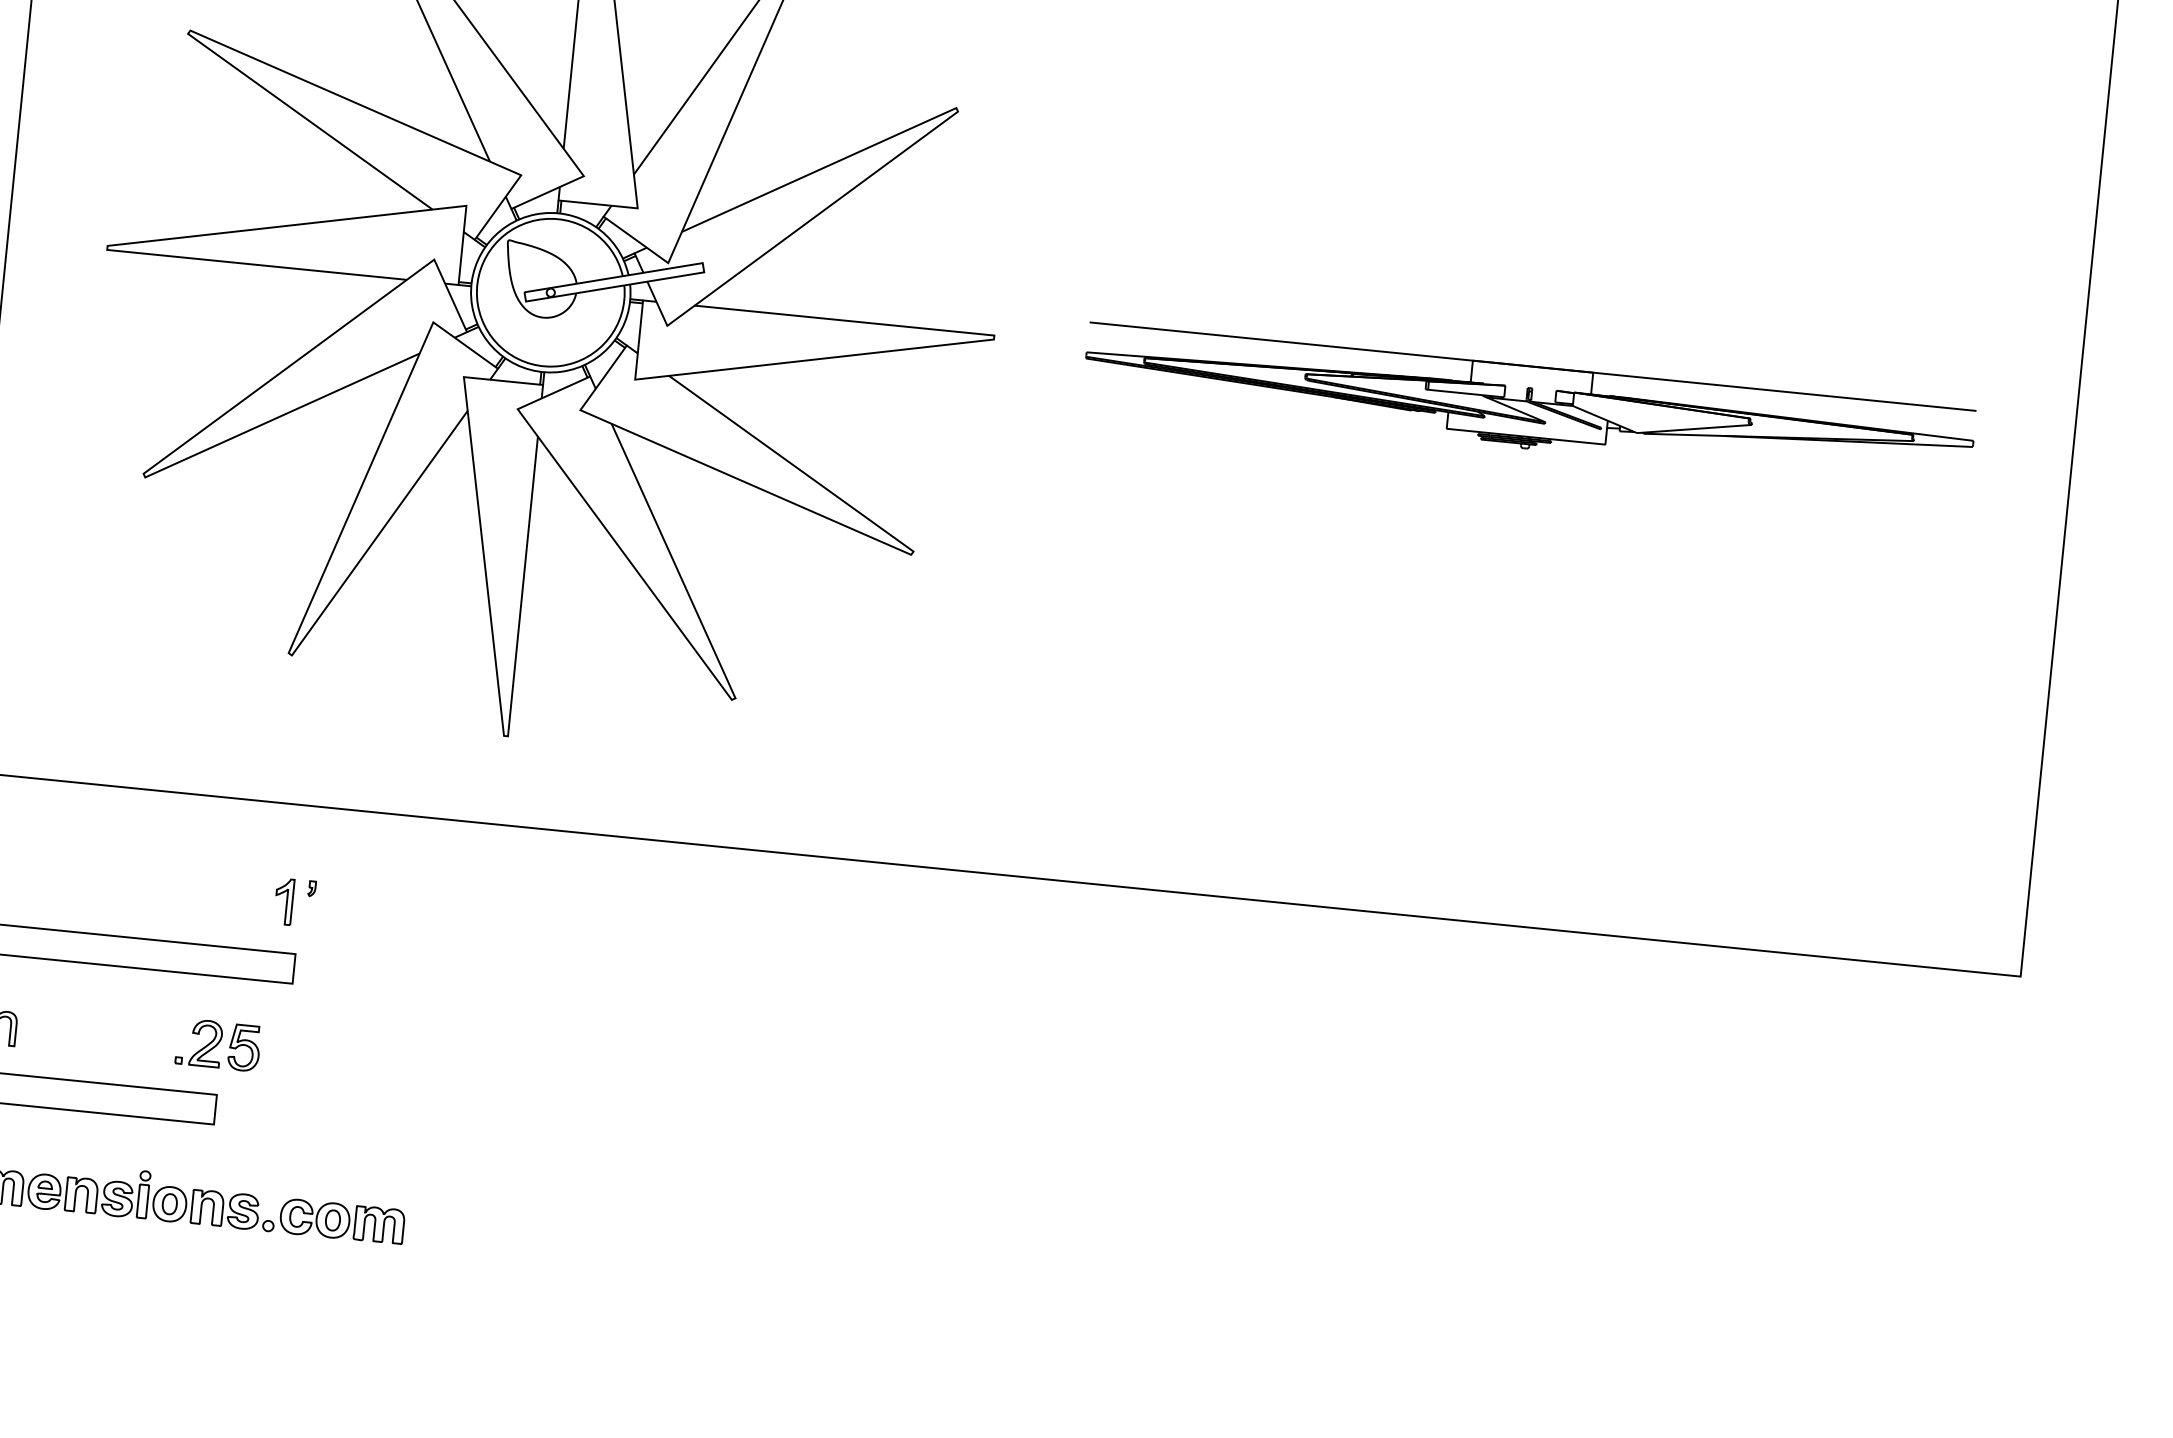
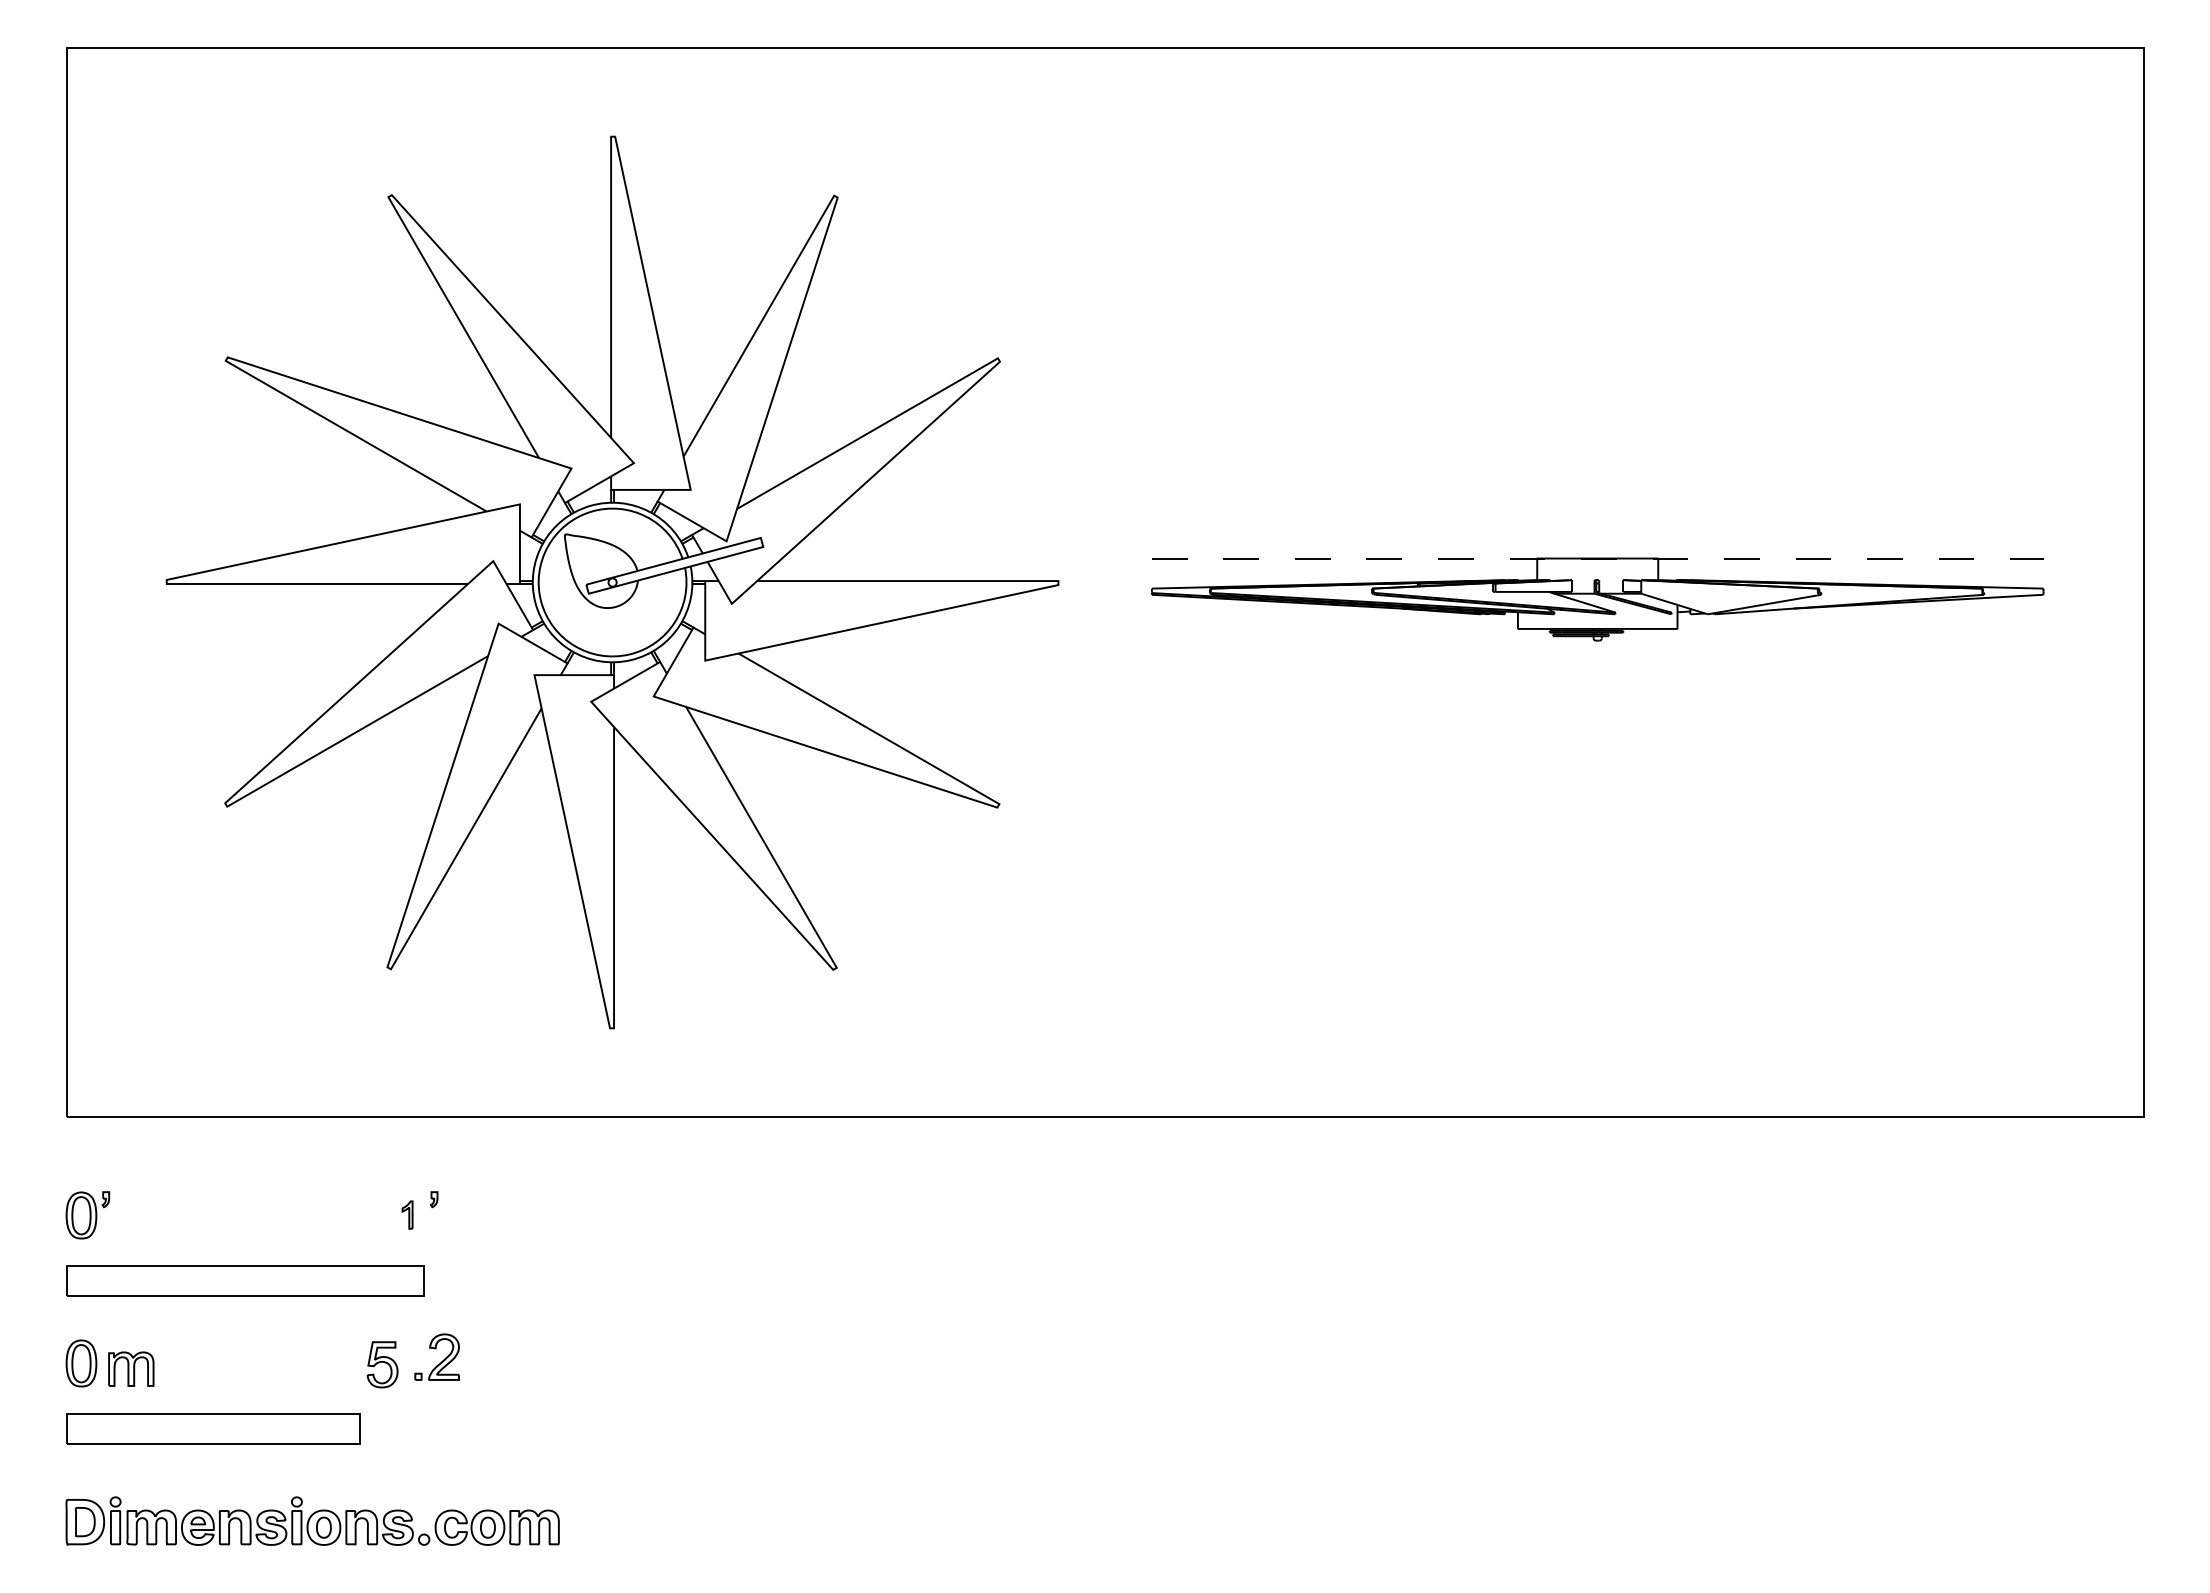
line: (1532, 366) -> (1597, 558), solid -> dashed
part: (284, 900) -> (407, 1214), size x0.6
part: (199, 1035) -> (436, 1349), moved

